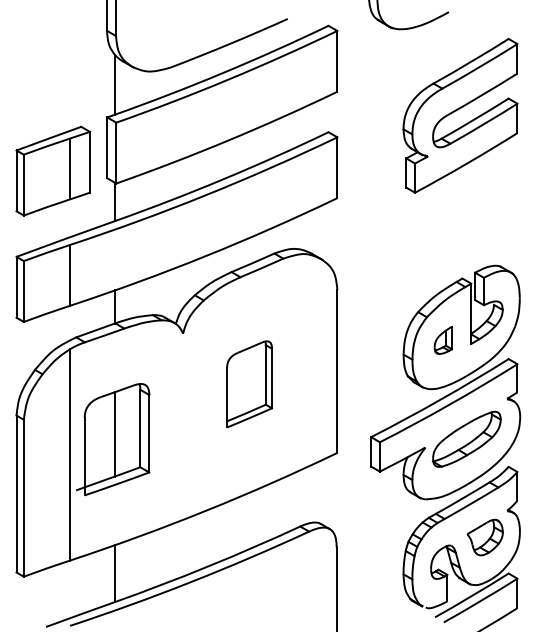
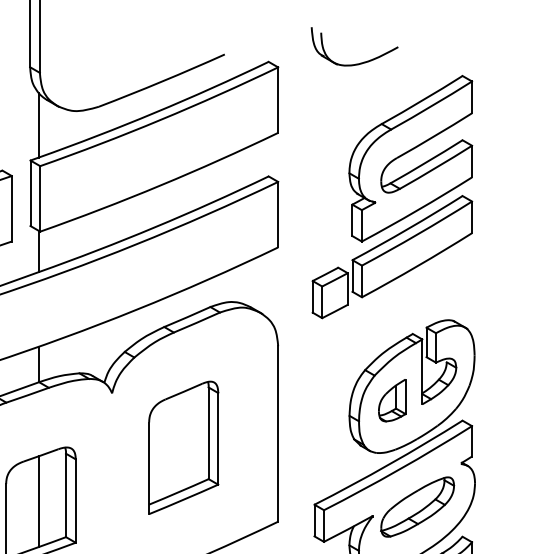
part: (443, 206) -> (392, 256), added
part: (443, 340) -> (392, 400), size x1.43
part: (249, 384) -> (183, 448), size x1.43

